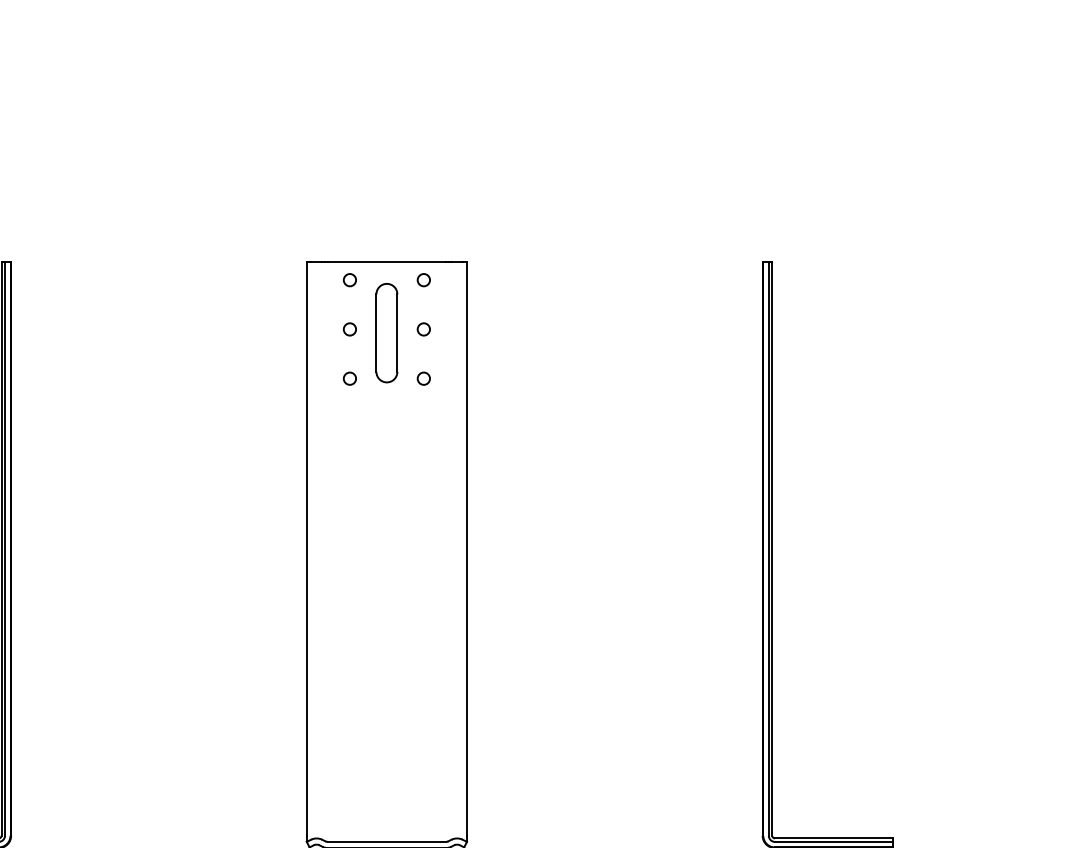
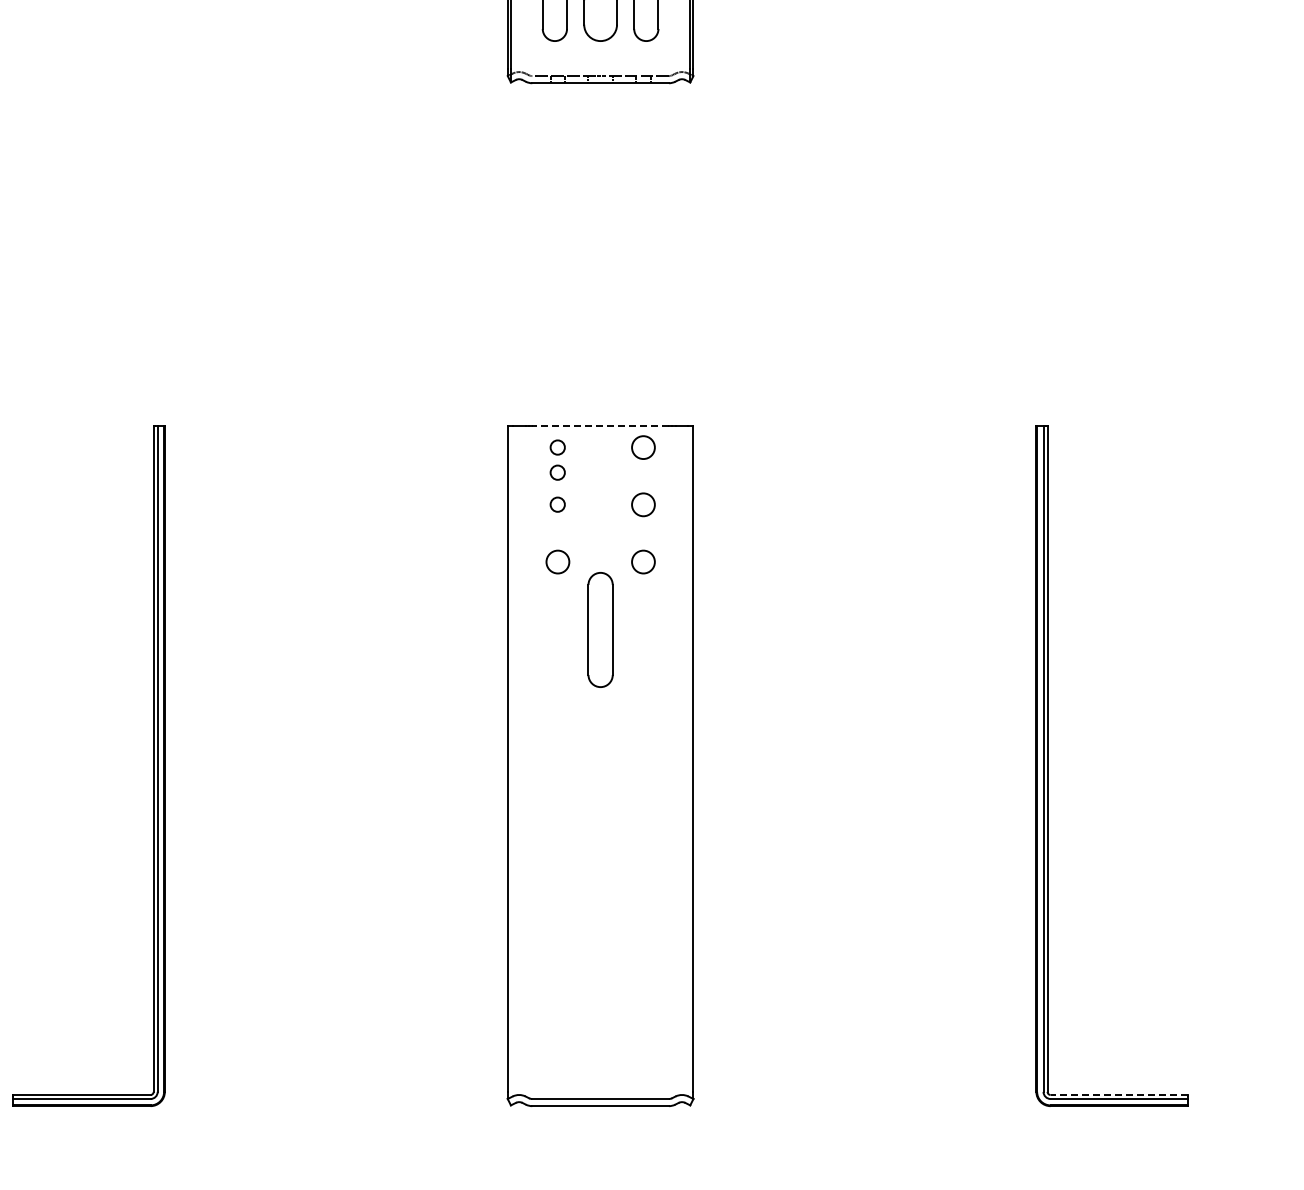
line: (386, 262) -> (600, 426), solid -> dashed
circle: (423, 280) -> (643, 447), size x1.6
circle: (349, 301) -> (557, 472), added
circle: (423, 329) -> (643, 504), size x1.6
part: (386, 332) -> (600, 629), moved
circle: (349, 378) -> (557, 561), size x1.6
circle: (423, 378) -> (643, 561), size x1.6
line: (834, 838) -> (1119, 1094), solid -> dashed

